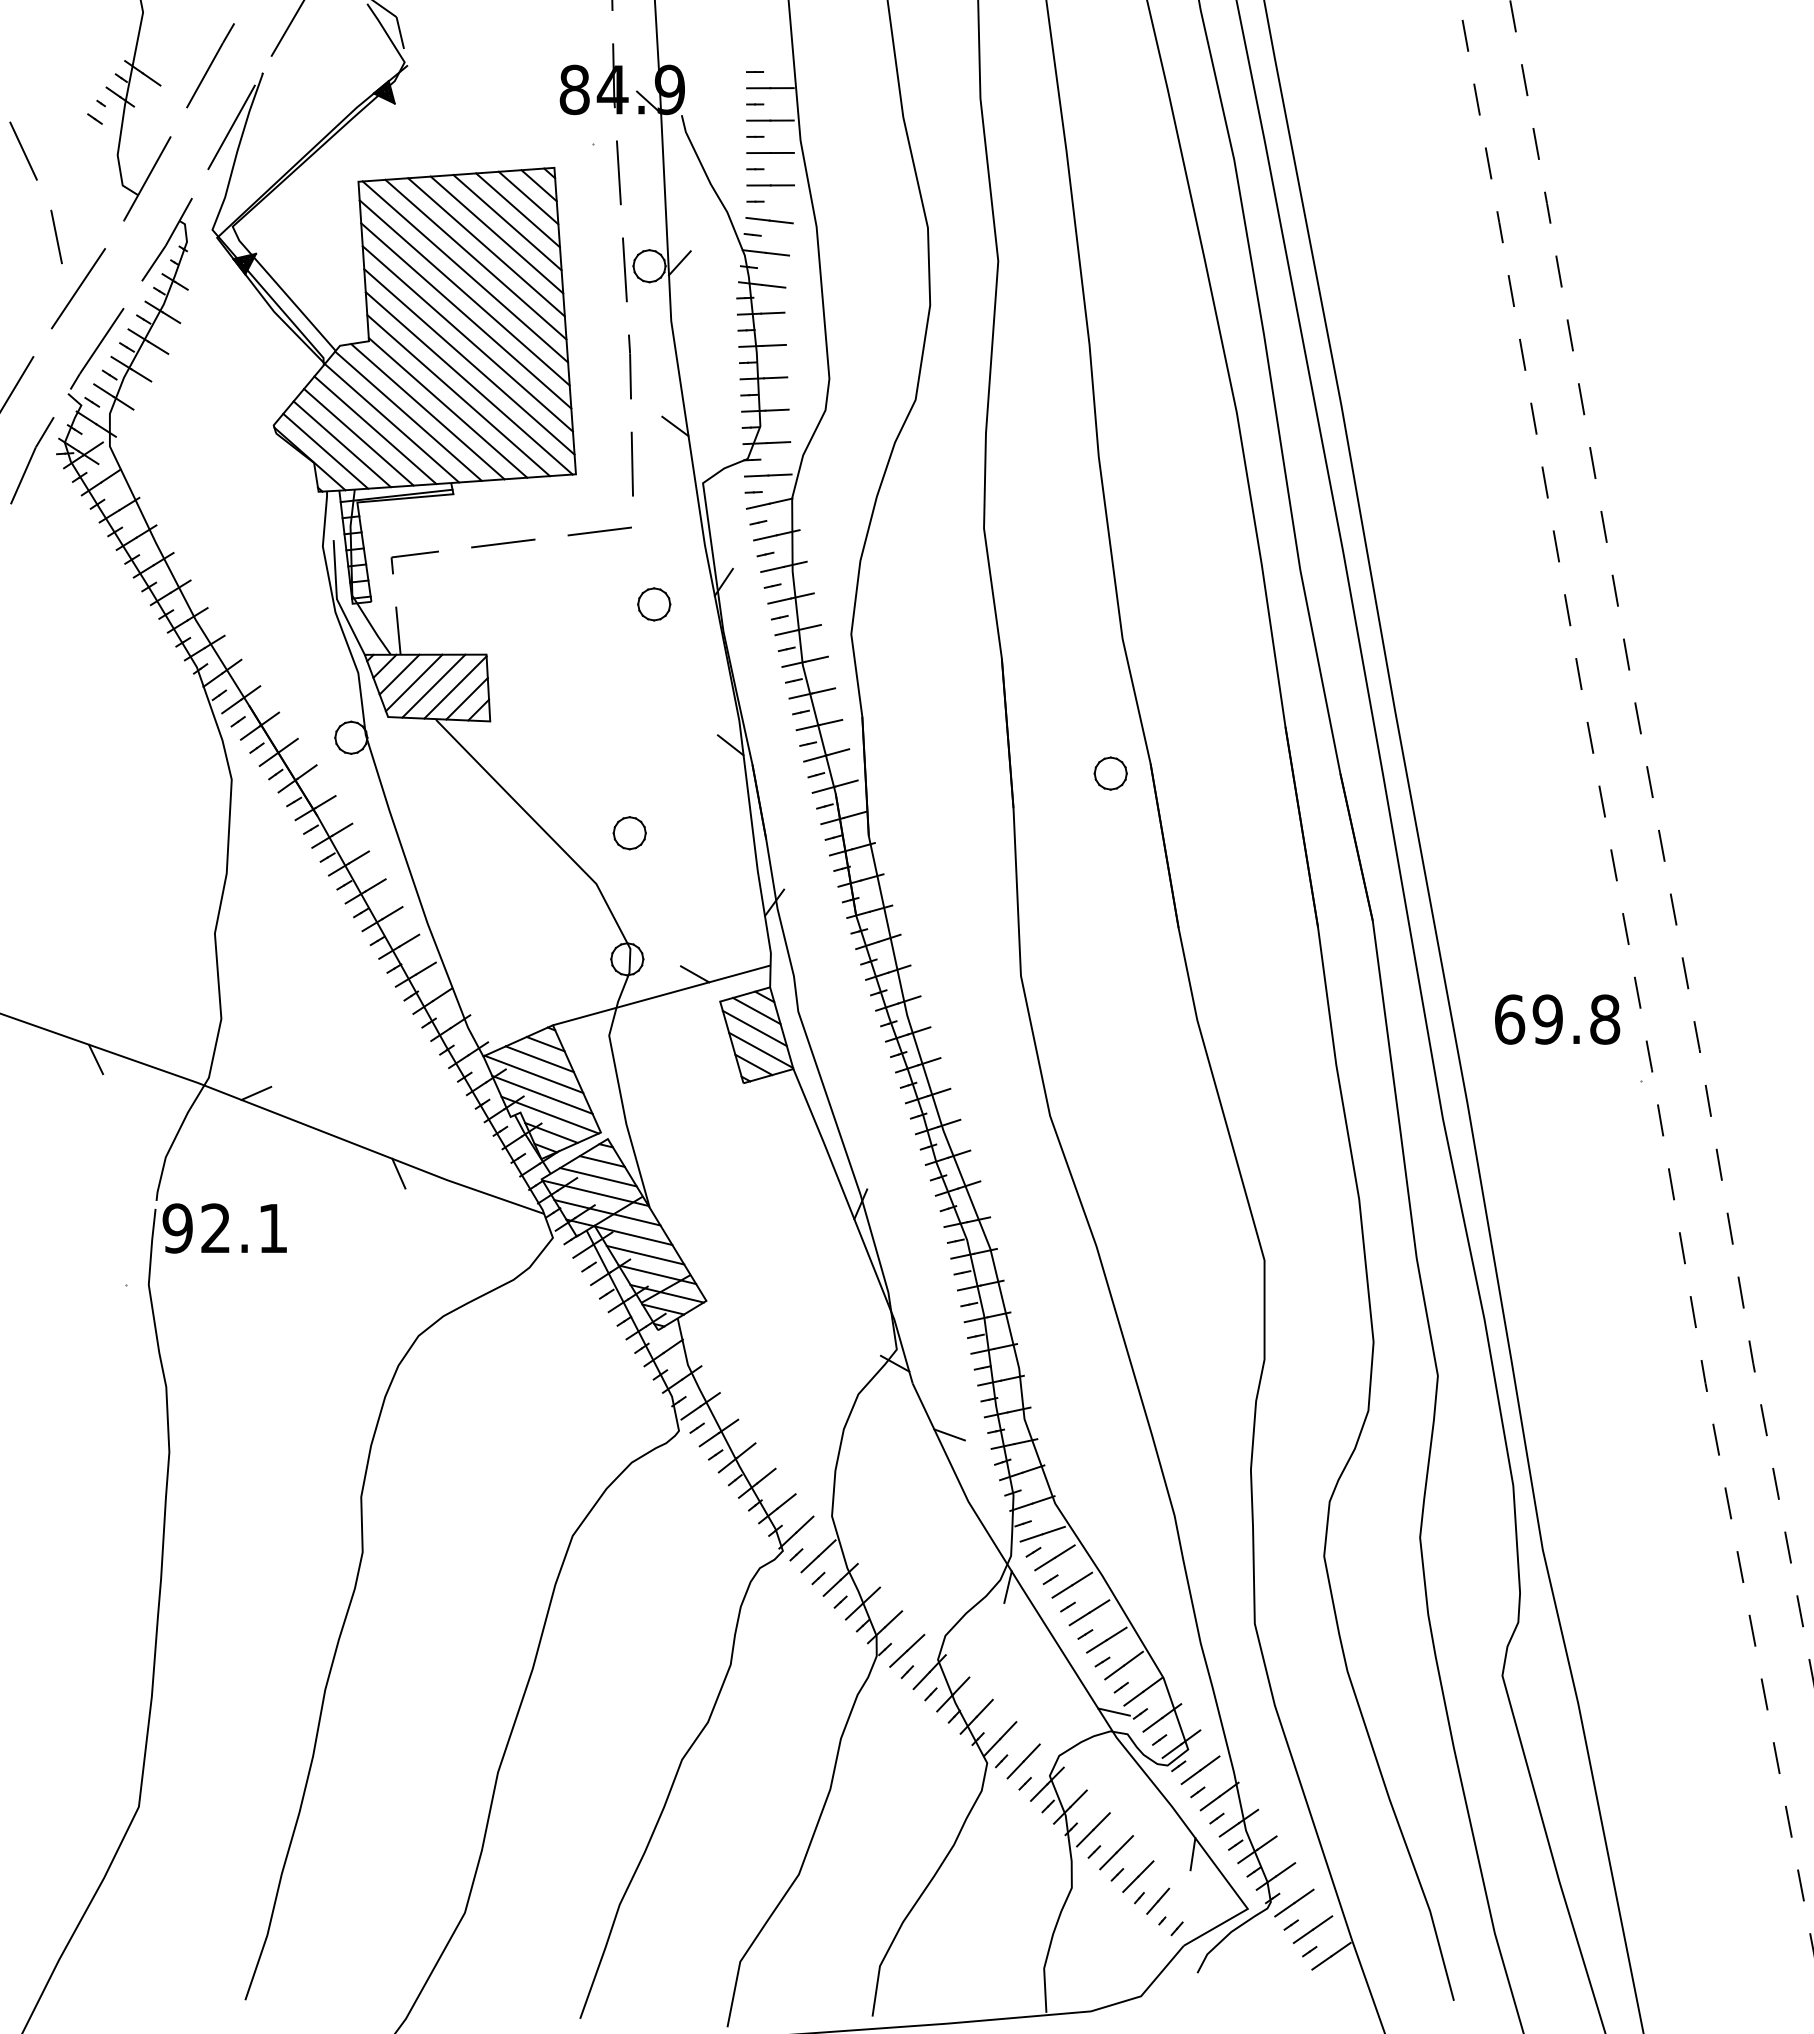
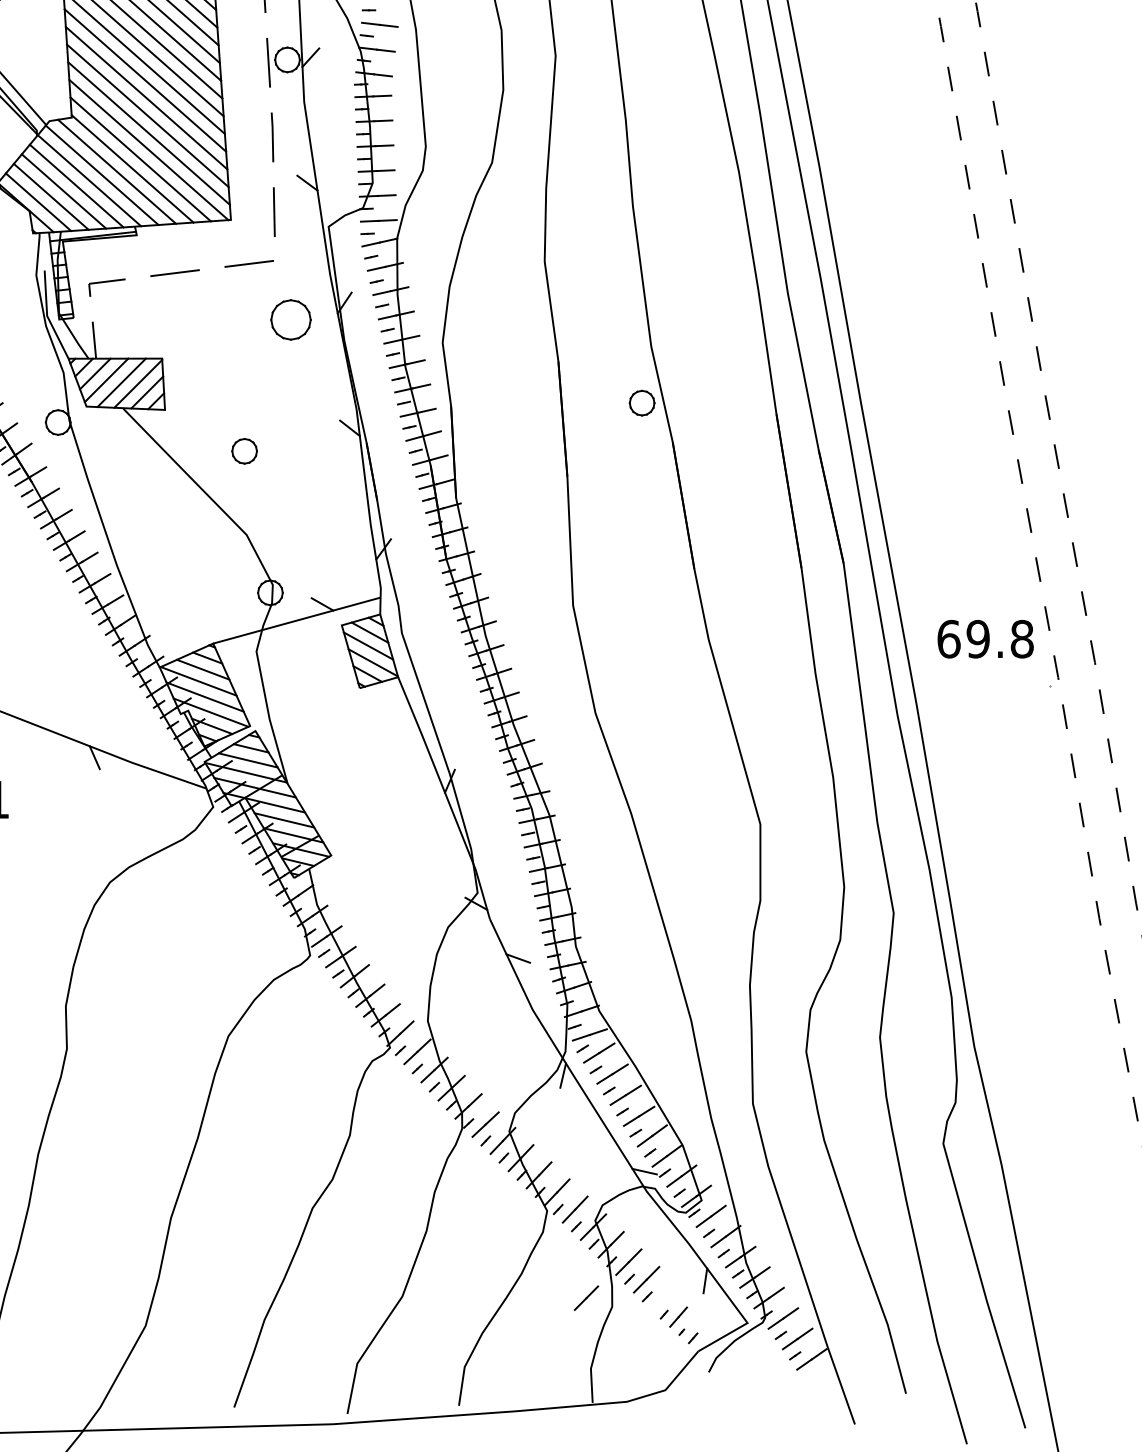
part: (654, 604) -> (291, 320), size x1.6
part: (1110, 773) -> (641, 403), moved
part: (629, 833) -> (244, 451), moved
line: (1138, 1876) -> (586, 1298), moved

